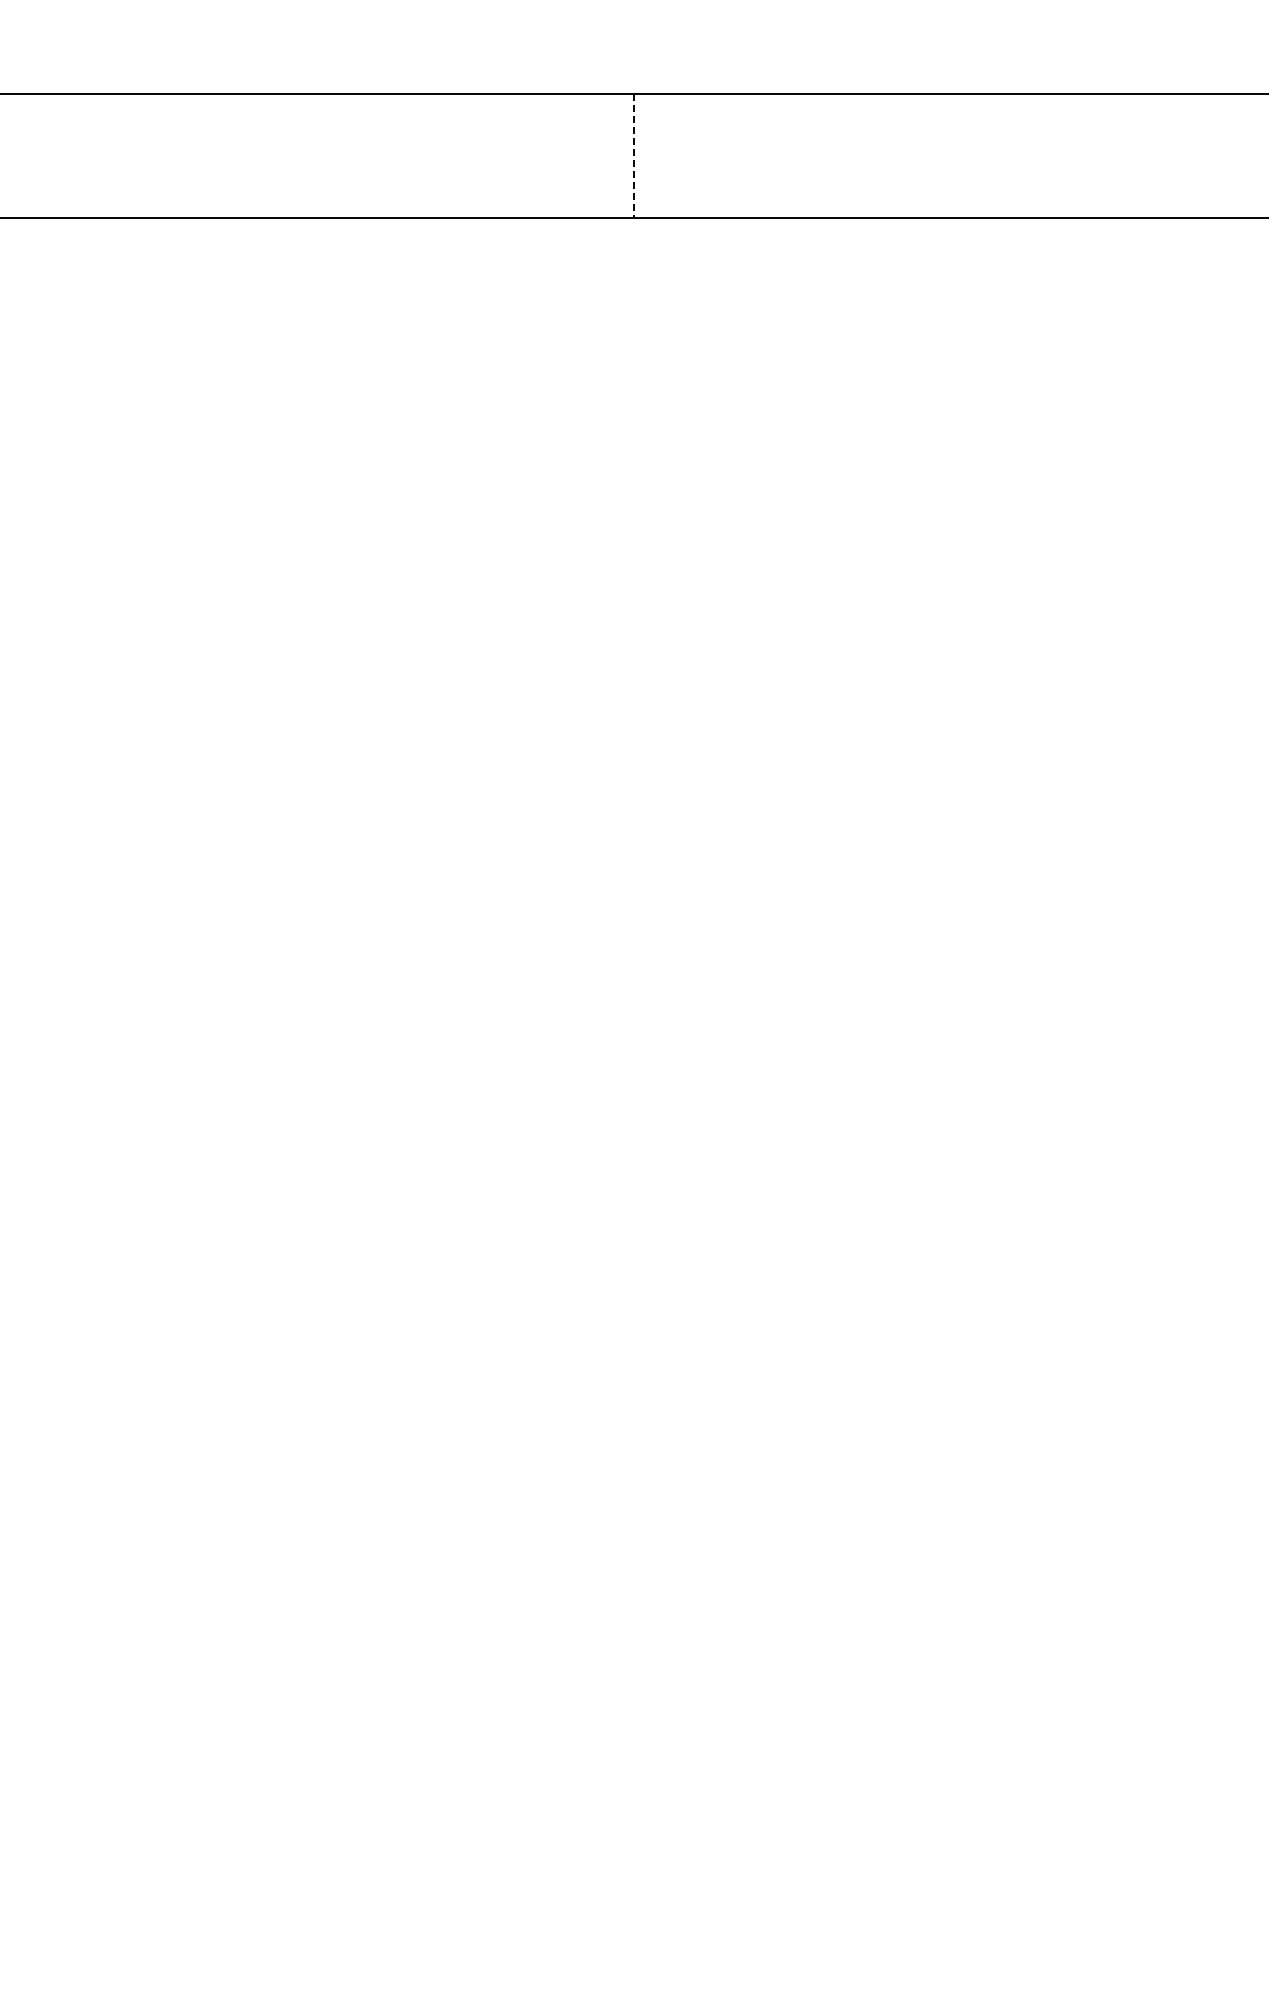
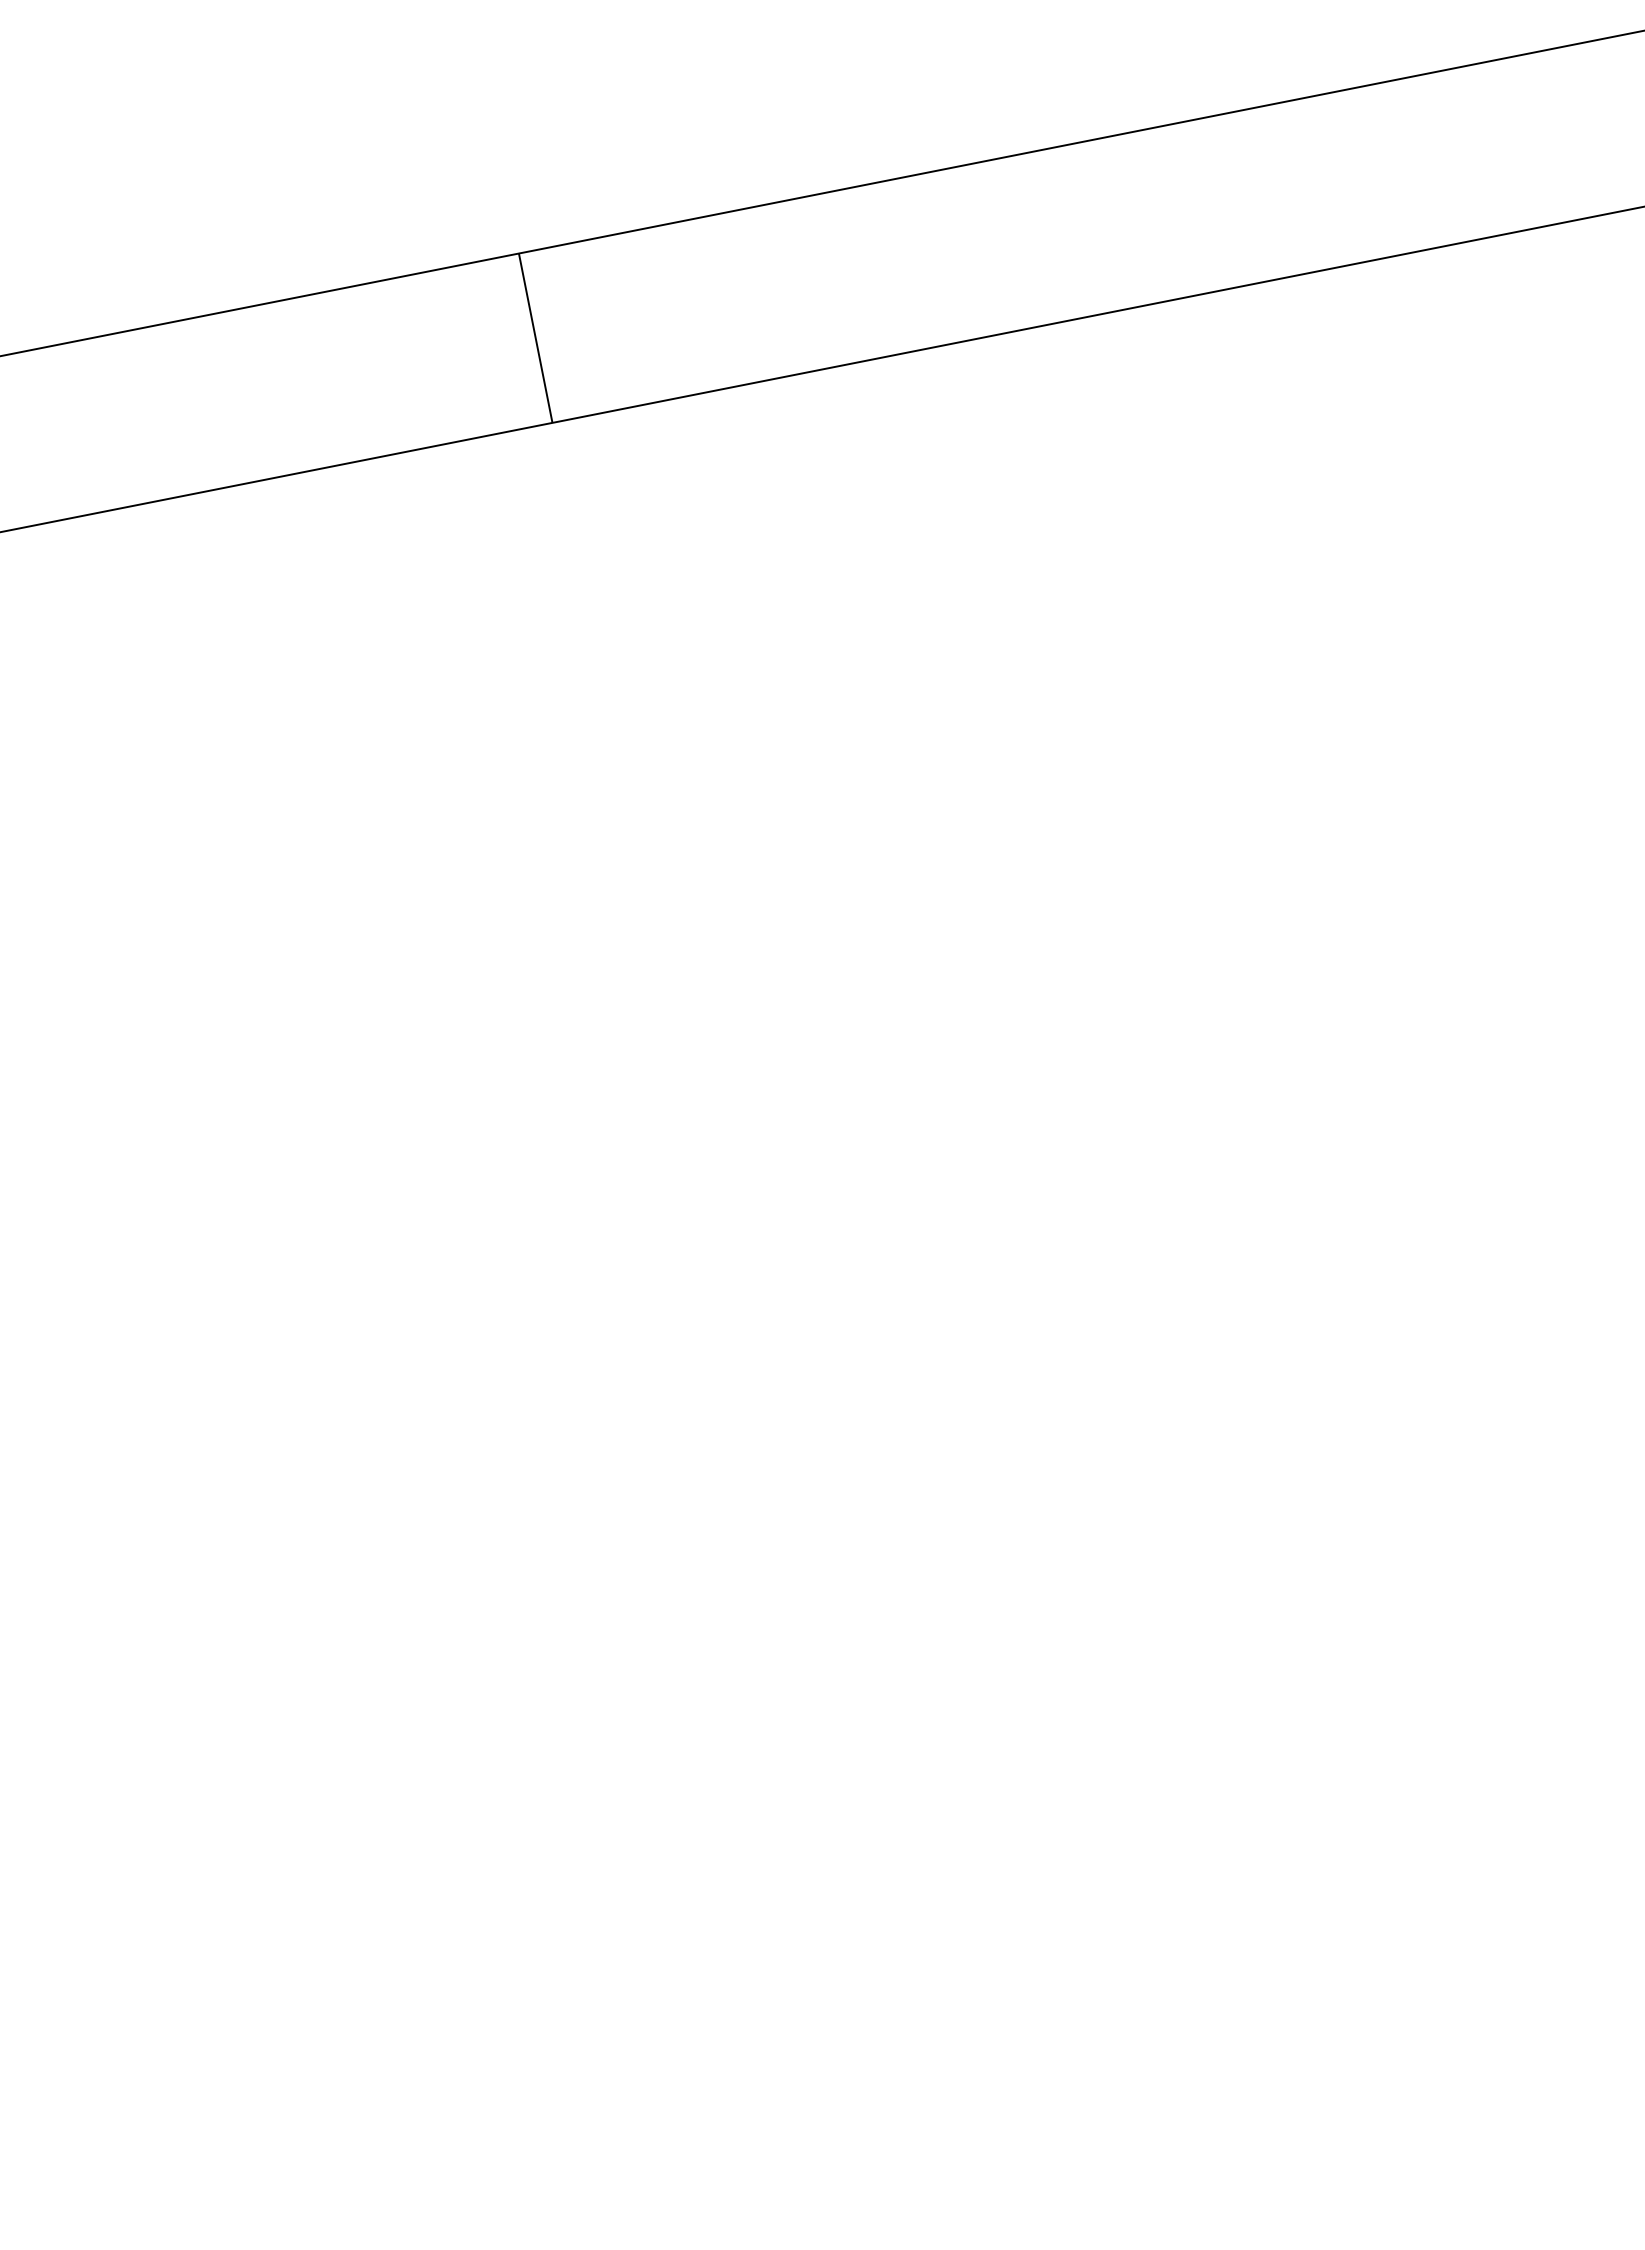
line: (634, 156) -> (535, 338), dashed -> solid

